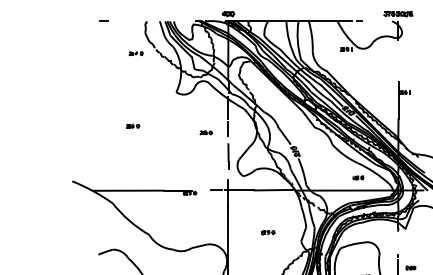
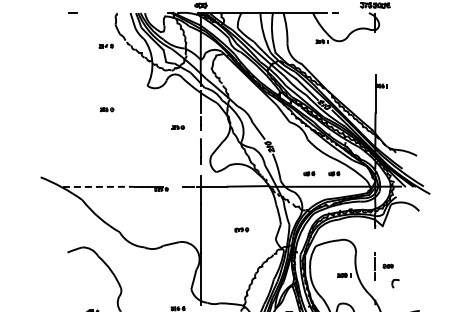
part: (132, 125) -> (106, 109), moved
part: (334, 177) -> (309, 173), added
line: (128, 190) -> (98, 186), solid -> dashed

